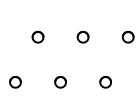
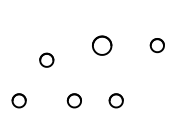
part: (37, 36) -> (46, 59), moved
part: (82, 36) -> (101, 44), size x1.4
part: (105, 82) -> (116, 101), moved

